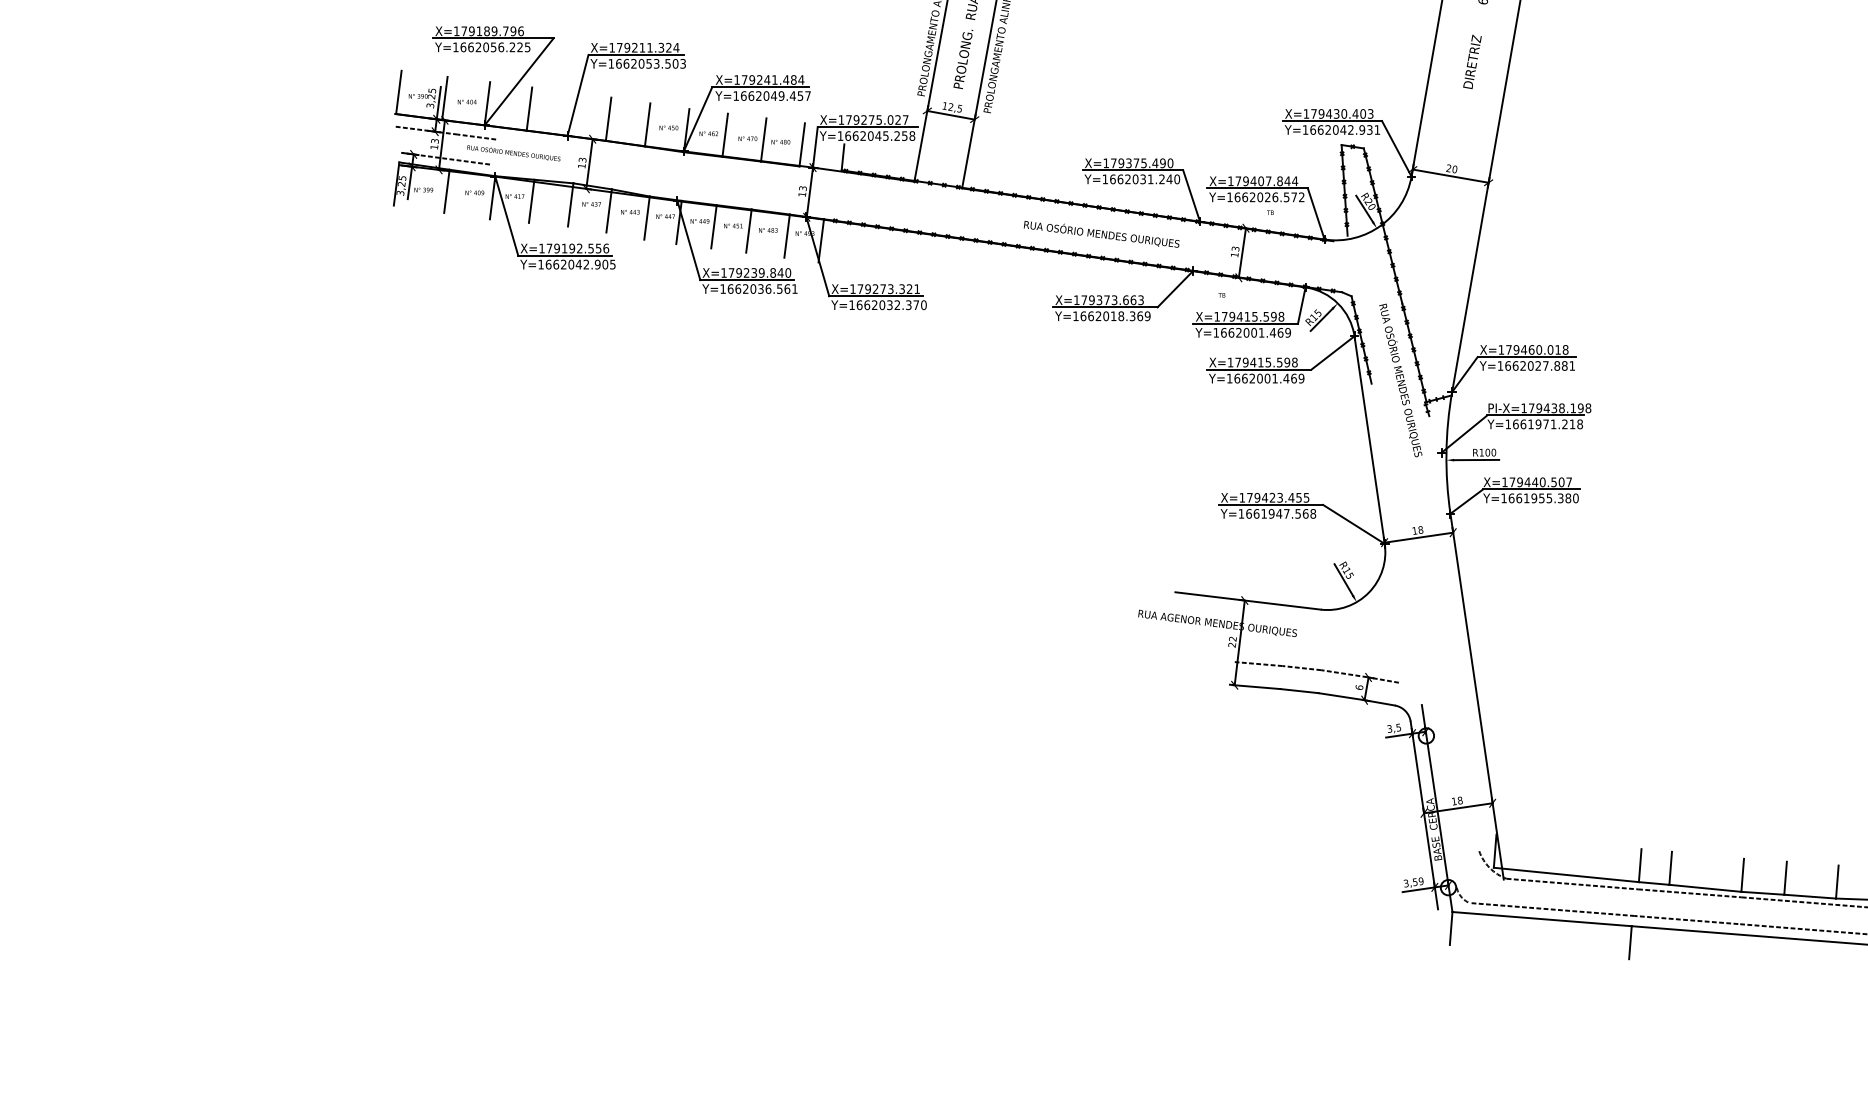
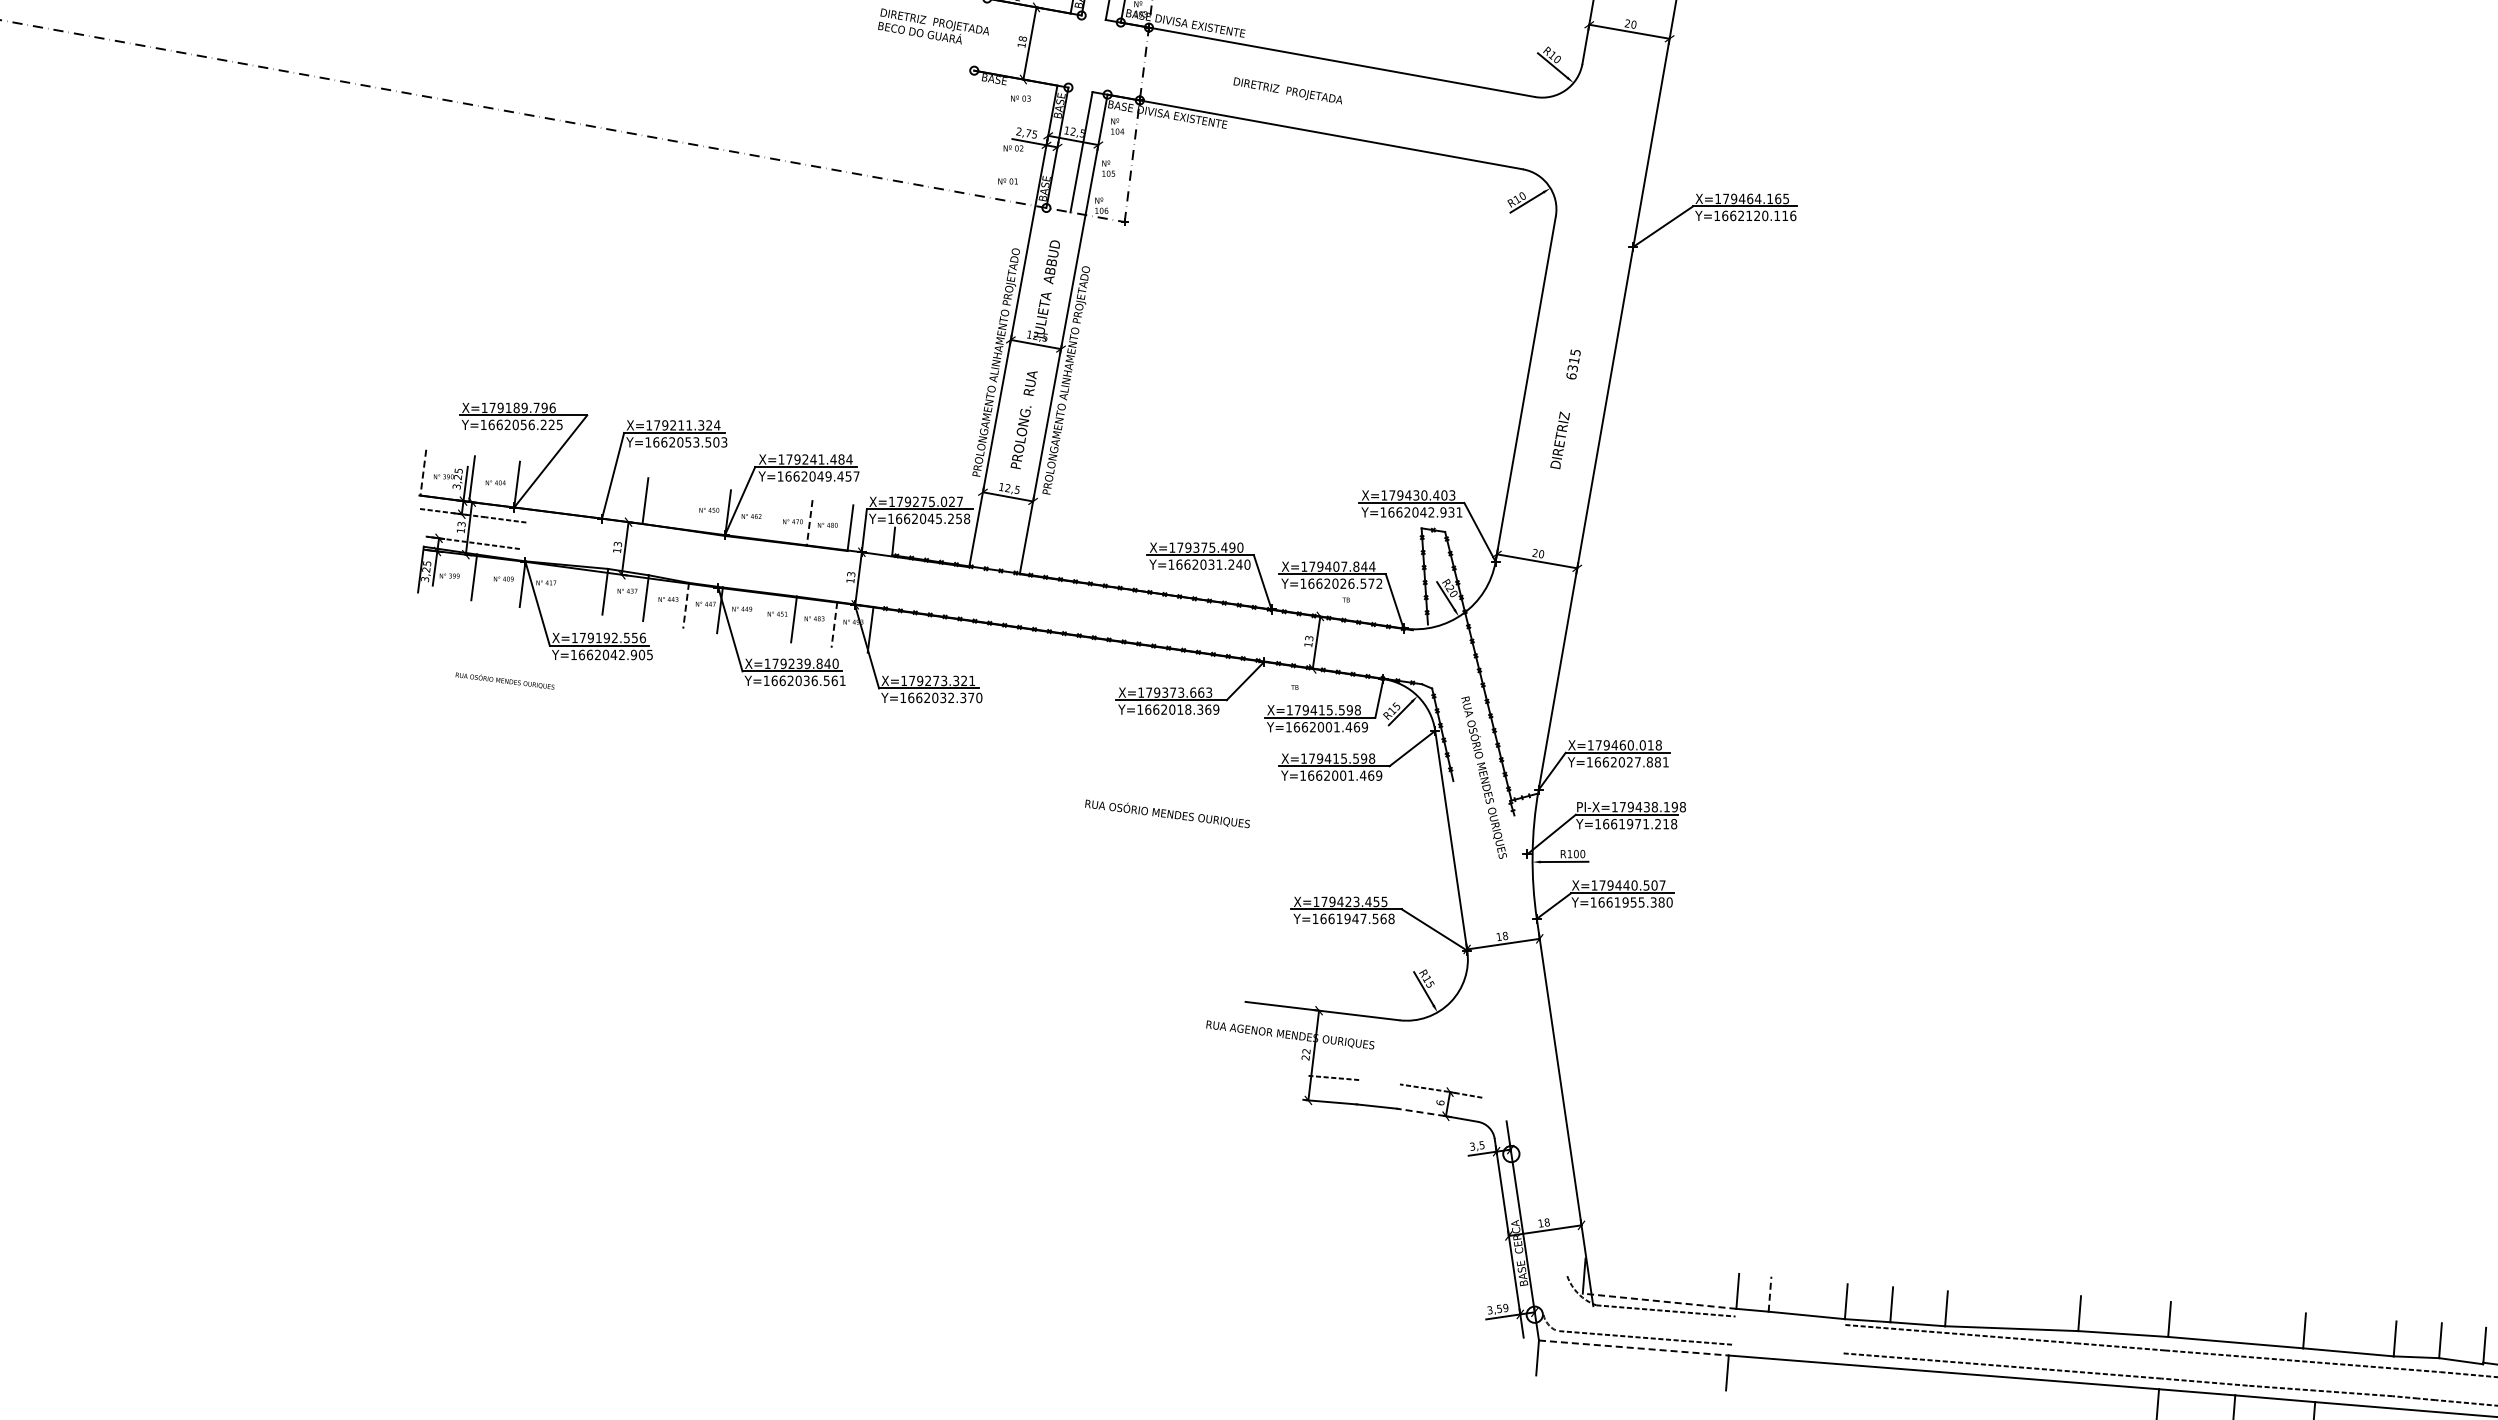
line: (399, 93) -> (423, 473), solid -> dashed
line: (529, 109) -> (561, 490), removed
line: (647, 124) -> (686, 506), removed
line: (724, 134) -> (768, 517), removed
line: (763, 140) -> (809, 523), solid -> dashed
text: (513, 152) -> (504, 680), moved
line: (531, 200) -> (563, 587), removed
line: (647, 218) -> (686, 606), solid -> dashed
line: (713, 226) -> (756, 614), removed
text: (1101, 233) -> (1167, 813), moved
line: (787, 236) -> (834, 625), solid -> dashed
line: (1301, 668) -> (1379, 1082), removed
line: (1340, 696) -> (1420, 1112), solid -> dashed
line: (1671, 868) -> (1770, 1294), solid -> dashed
line: (1566, 875) -> (1659, 1301), solid -> dashed
line: (1690, 893) -> (1790, 1320), removed
line: (1542, 919) -> (1634, 1348), solid -> dashed
line: (1686, 919) -> (1786, 1348), removed

